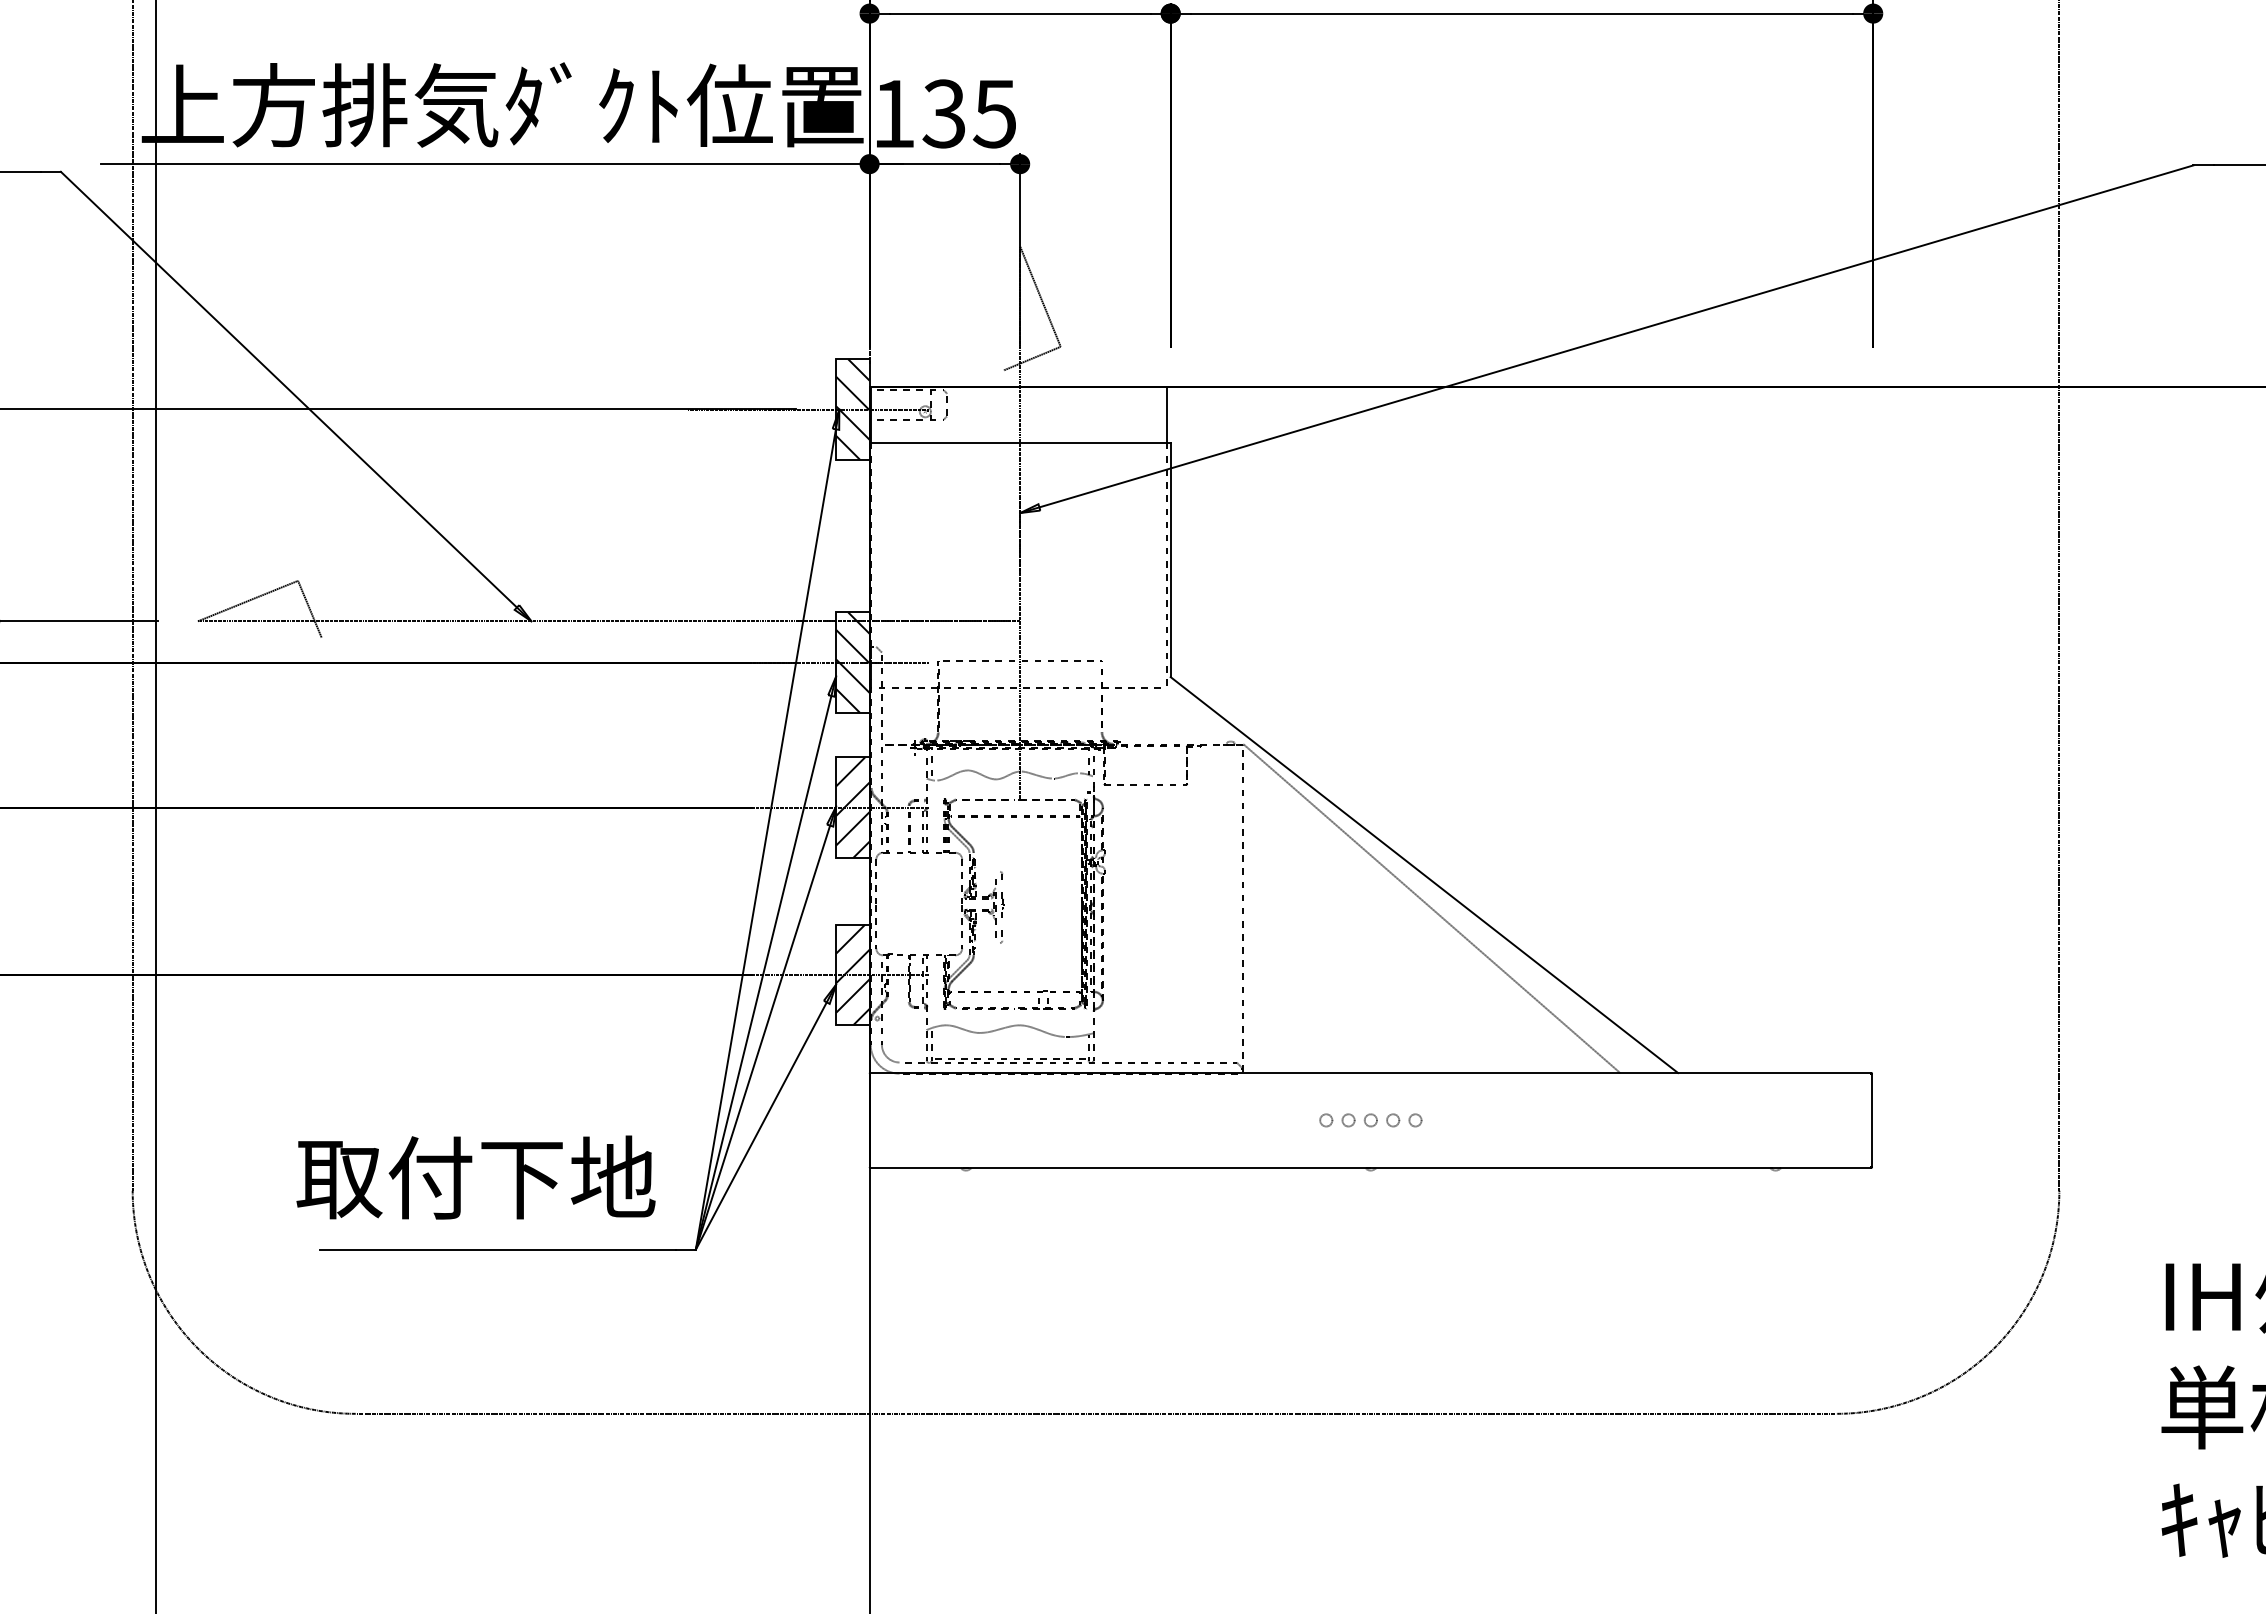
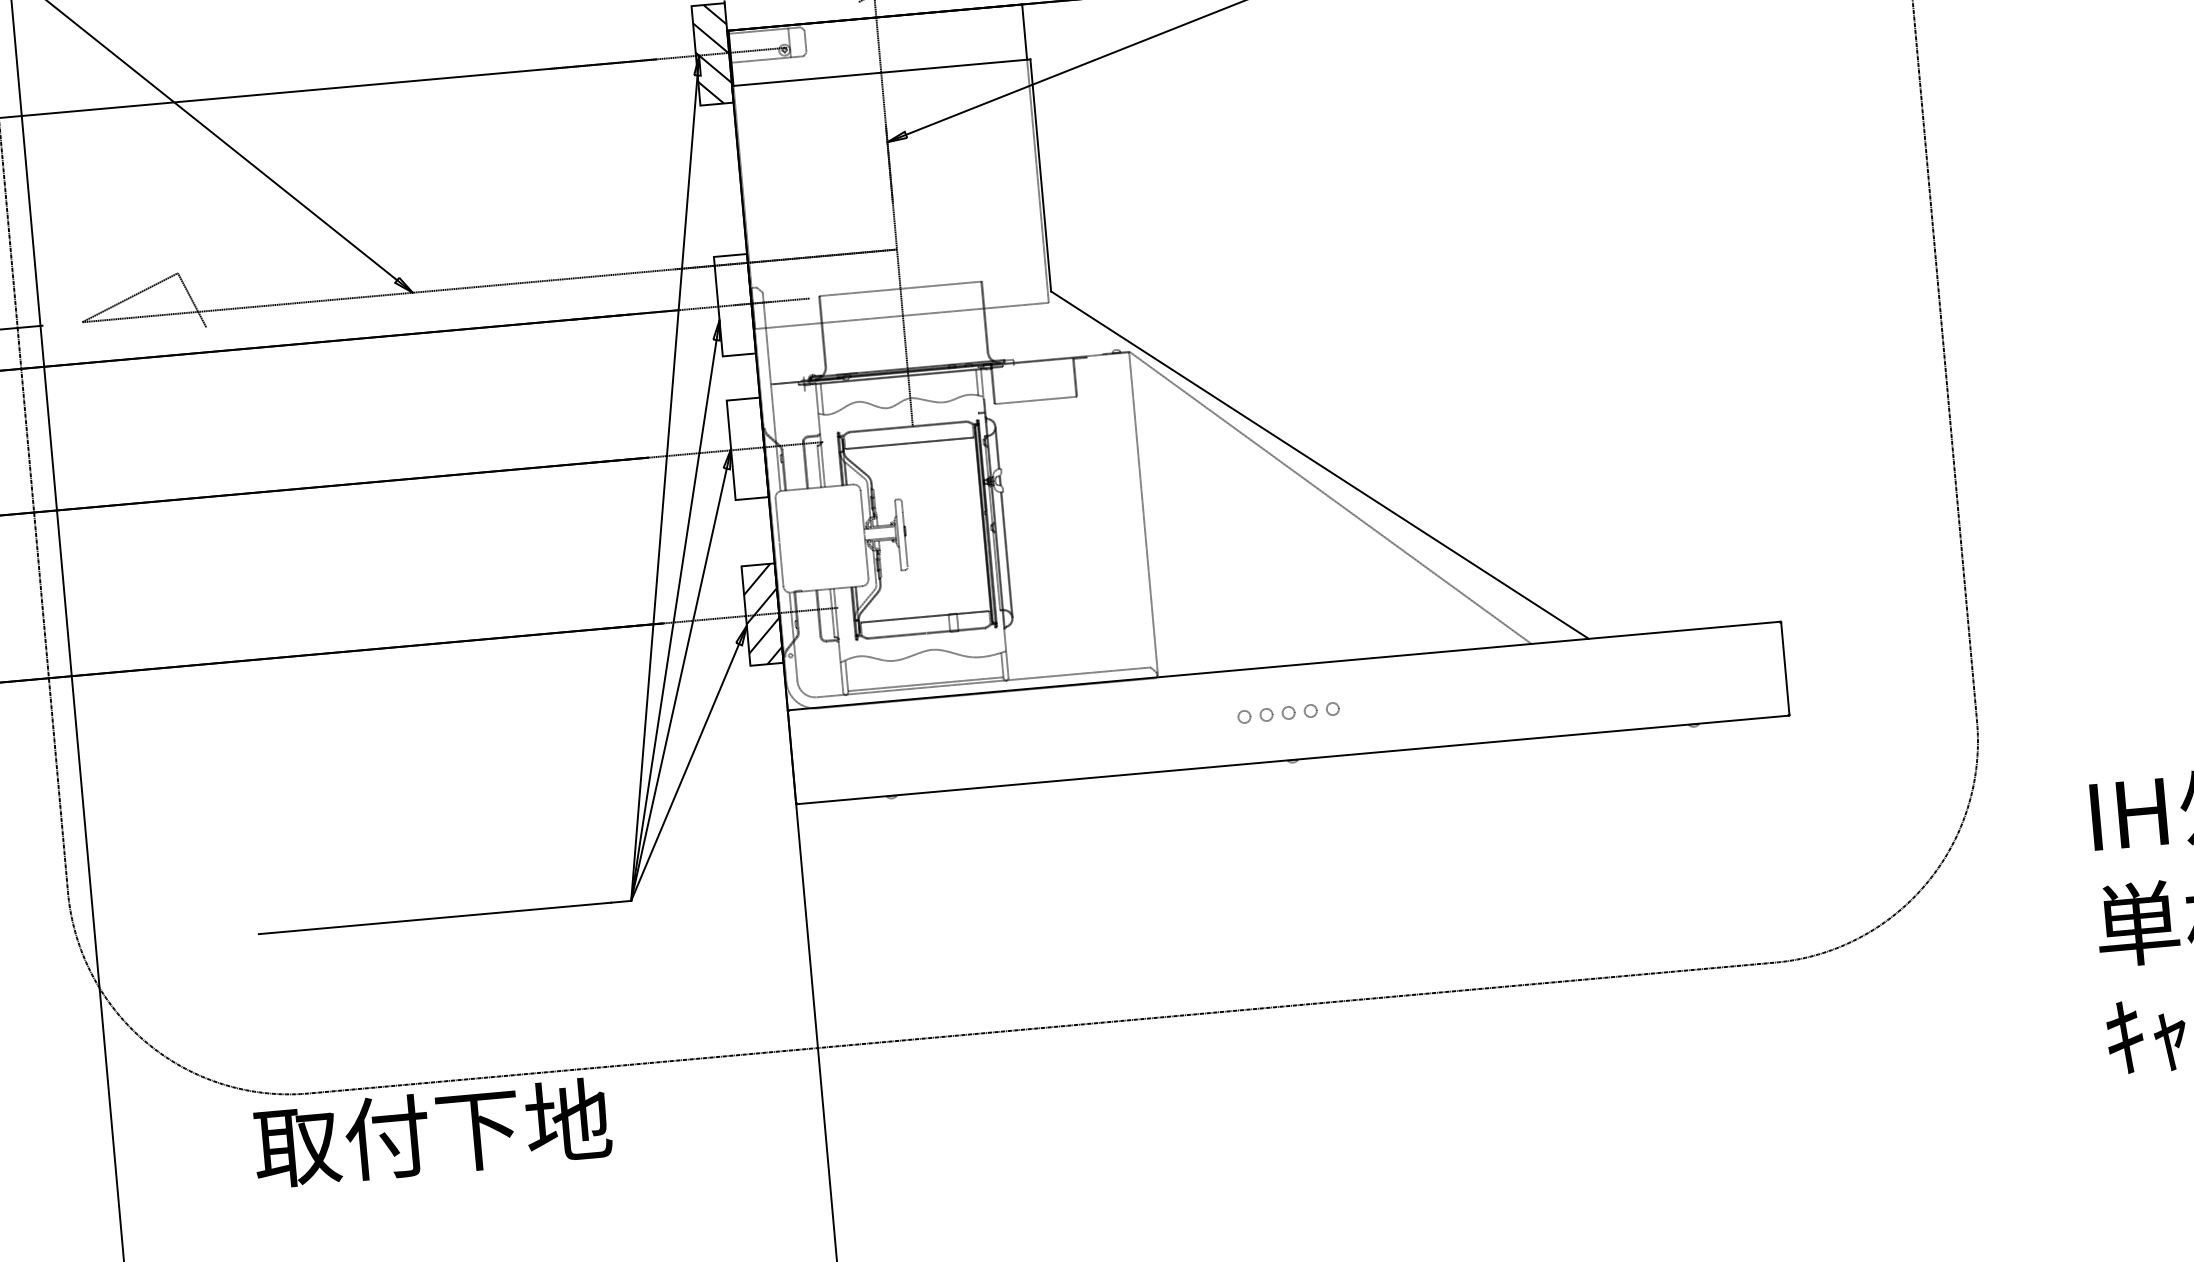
hatch: (852, 662) -> (734, 305), removed
hatch: (852, 807) -> (747, 448), removed
text: (475, 1177) -> (431, 1133), moved

